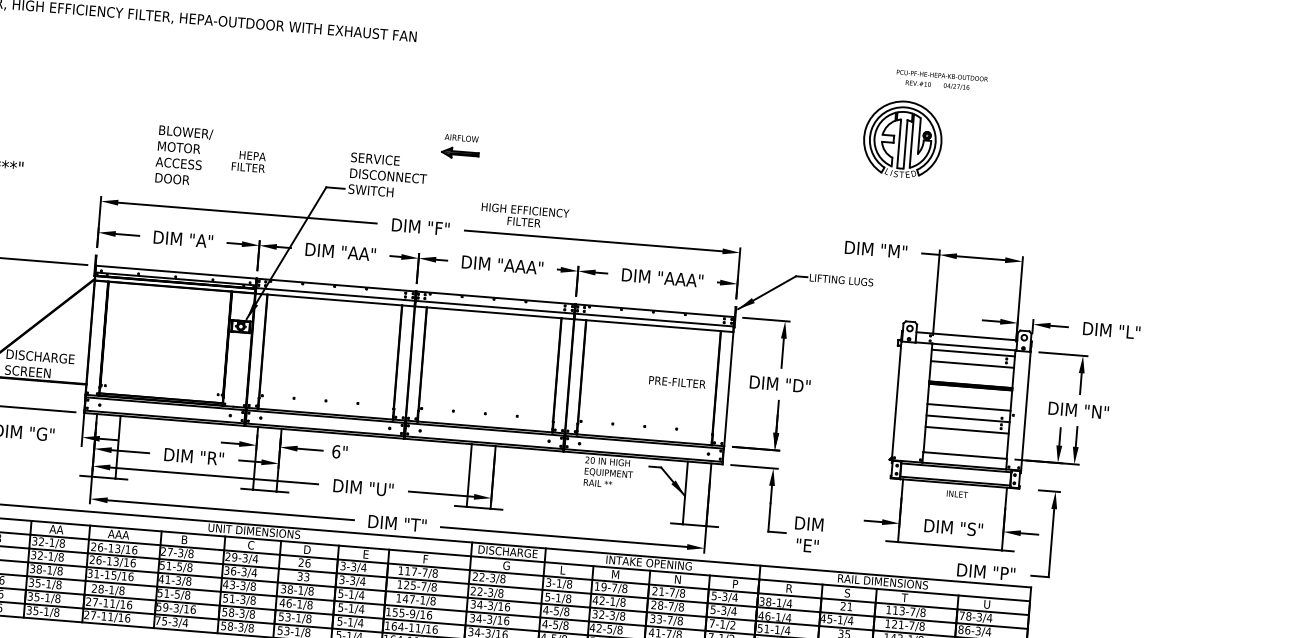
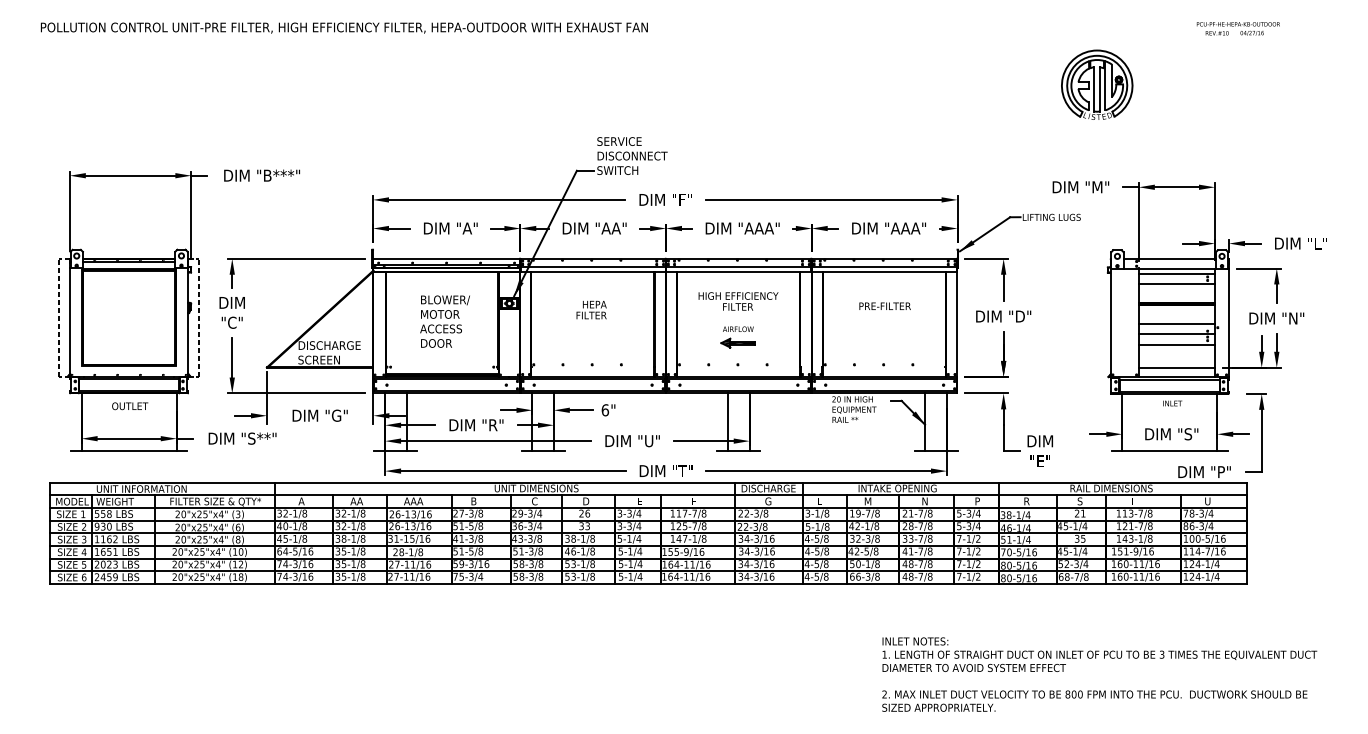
text: (940, 80) -> (1237, 28), moved
part: (460, 147) -> (737, 337), moved
text: (183, 155) -> (444, 321), moved
text: (248, 161) -> (591, 309), moved
text: (524, 216) -> (738, 301), moved
text: (676, 381) -> (884, 305), moved

